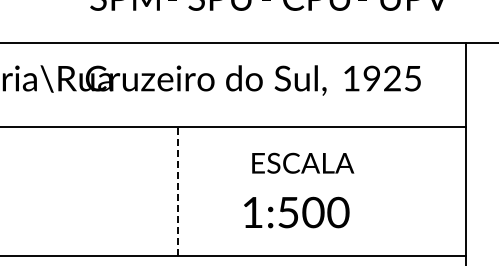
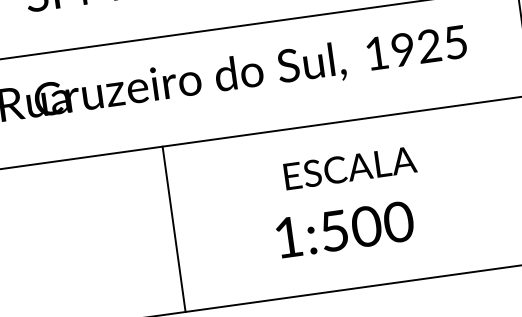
text: (303, 162) -> (350, 167), moved
line: (178, 190) -> (174, 228), dashed -> solid
text: (296, 212) -> (344, 229), moved

